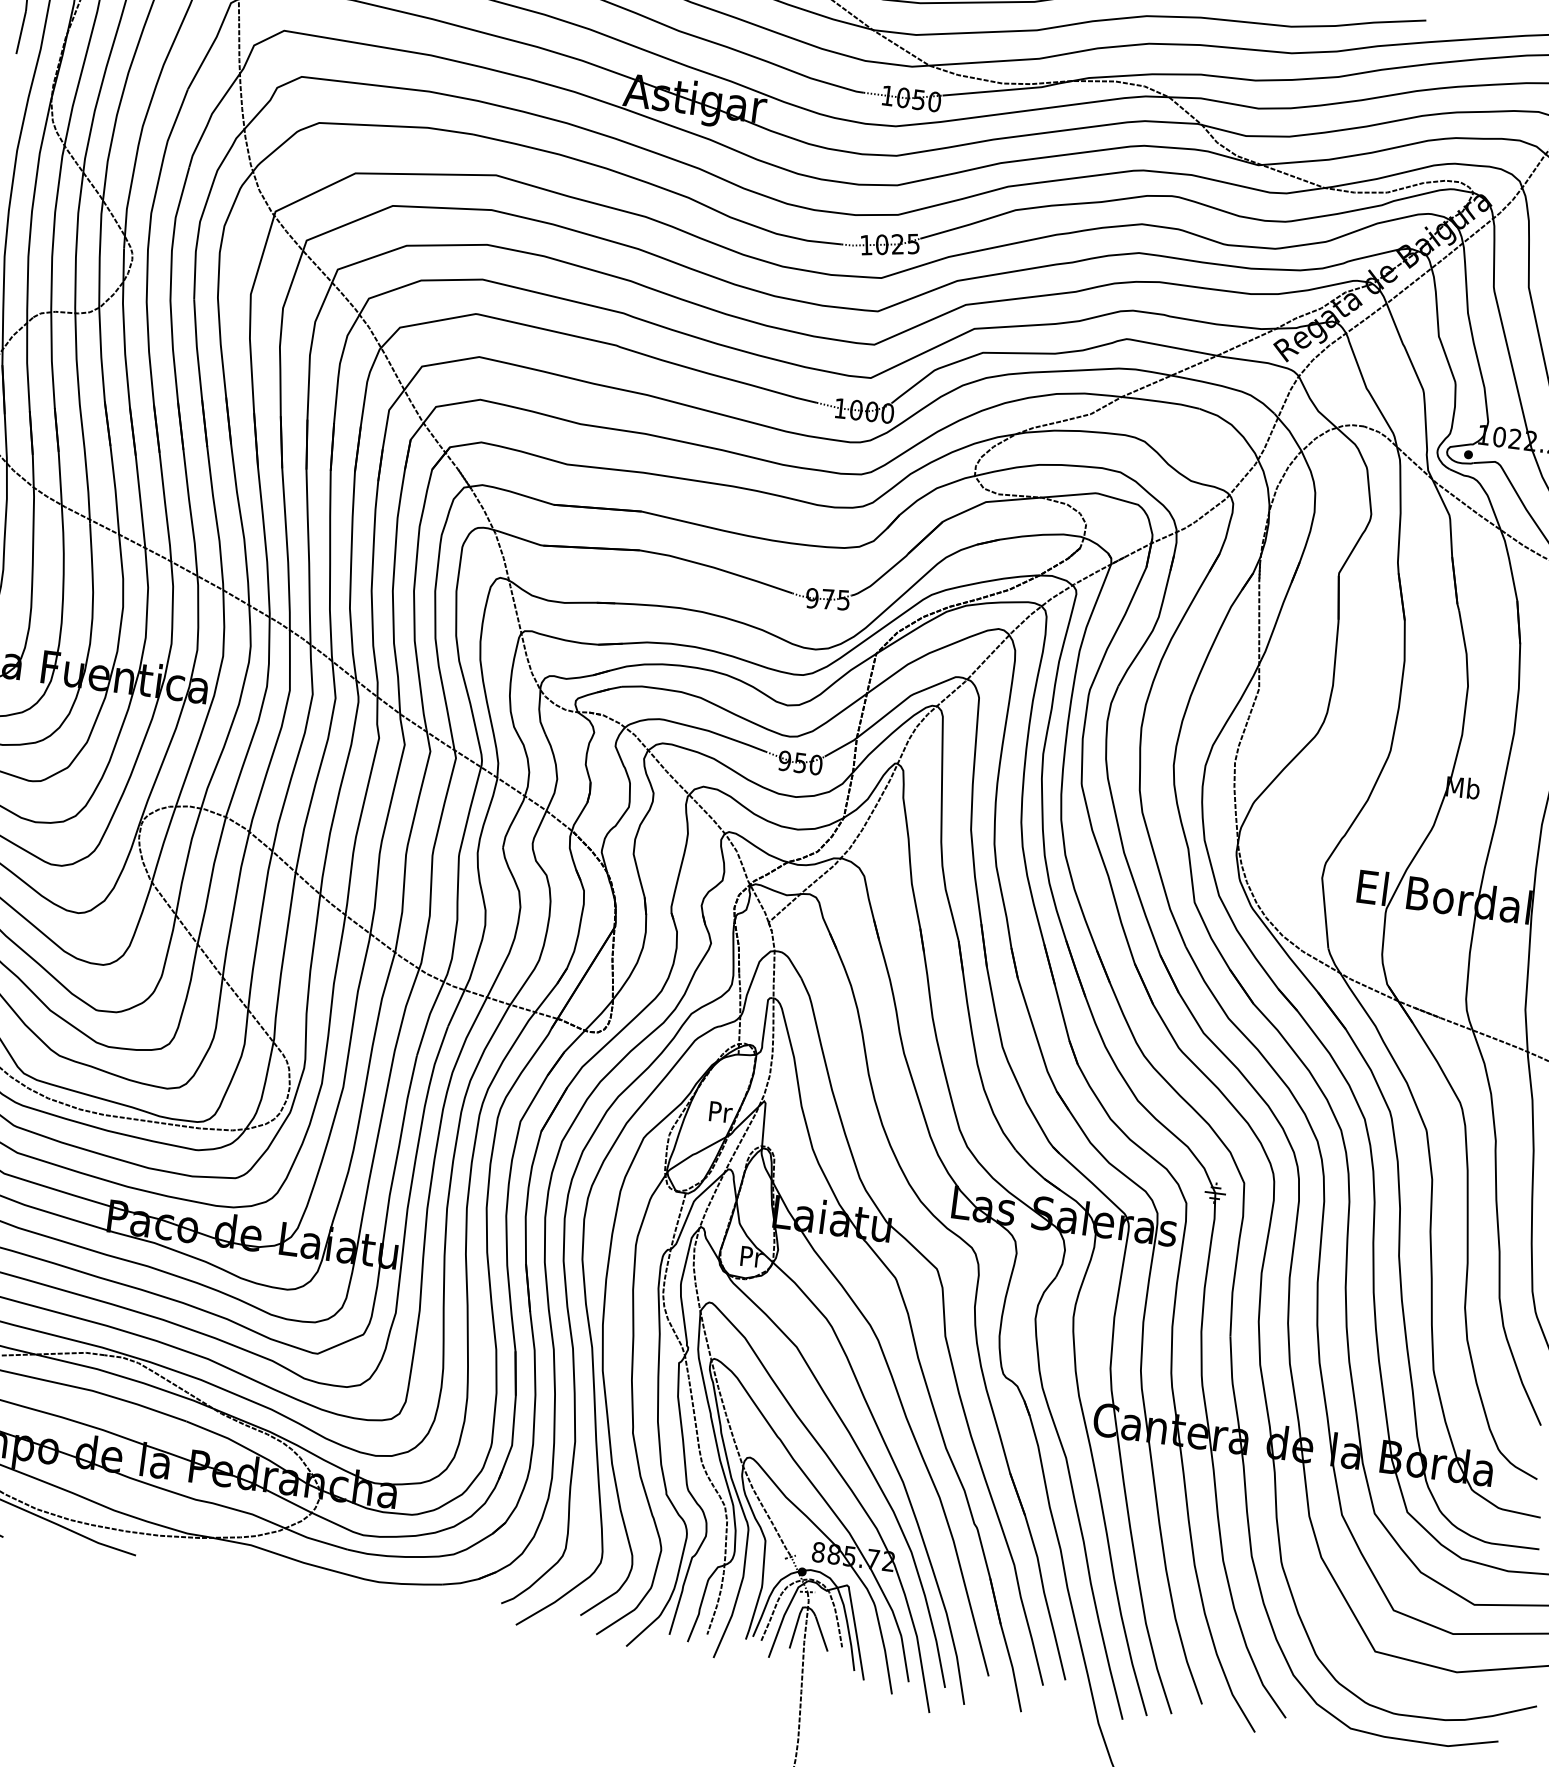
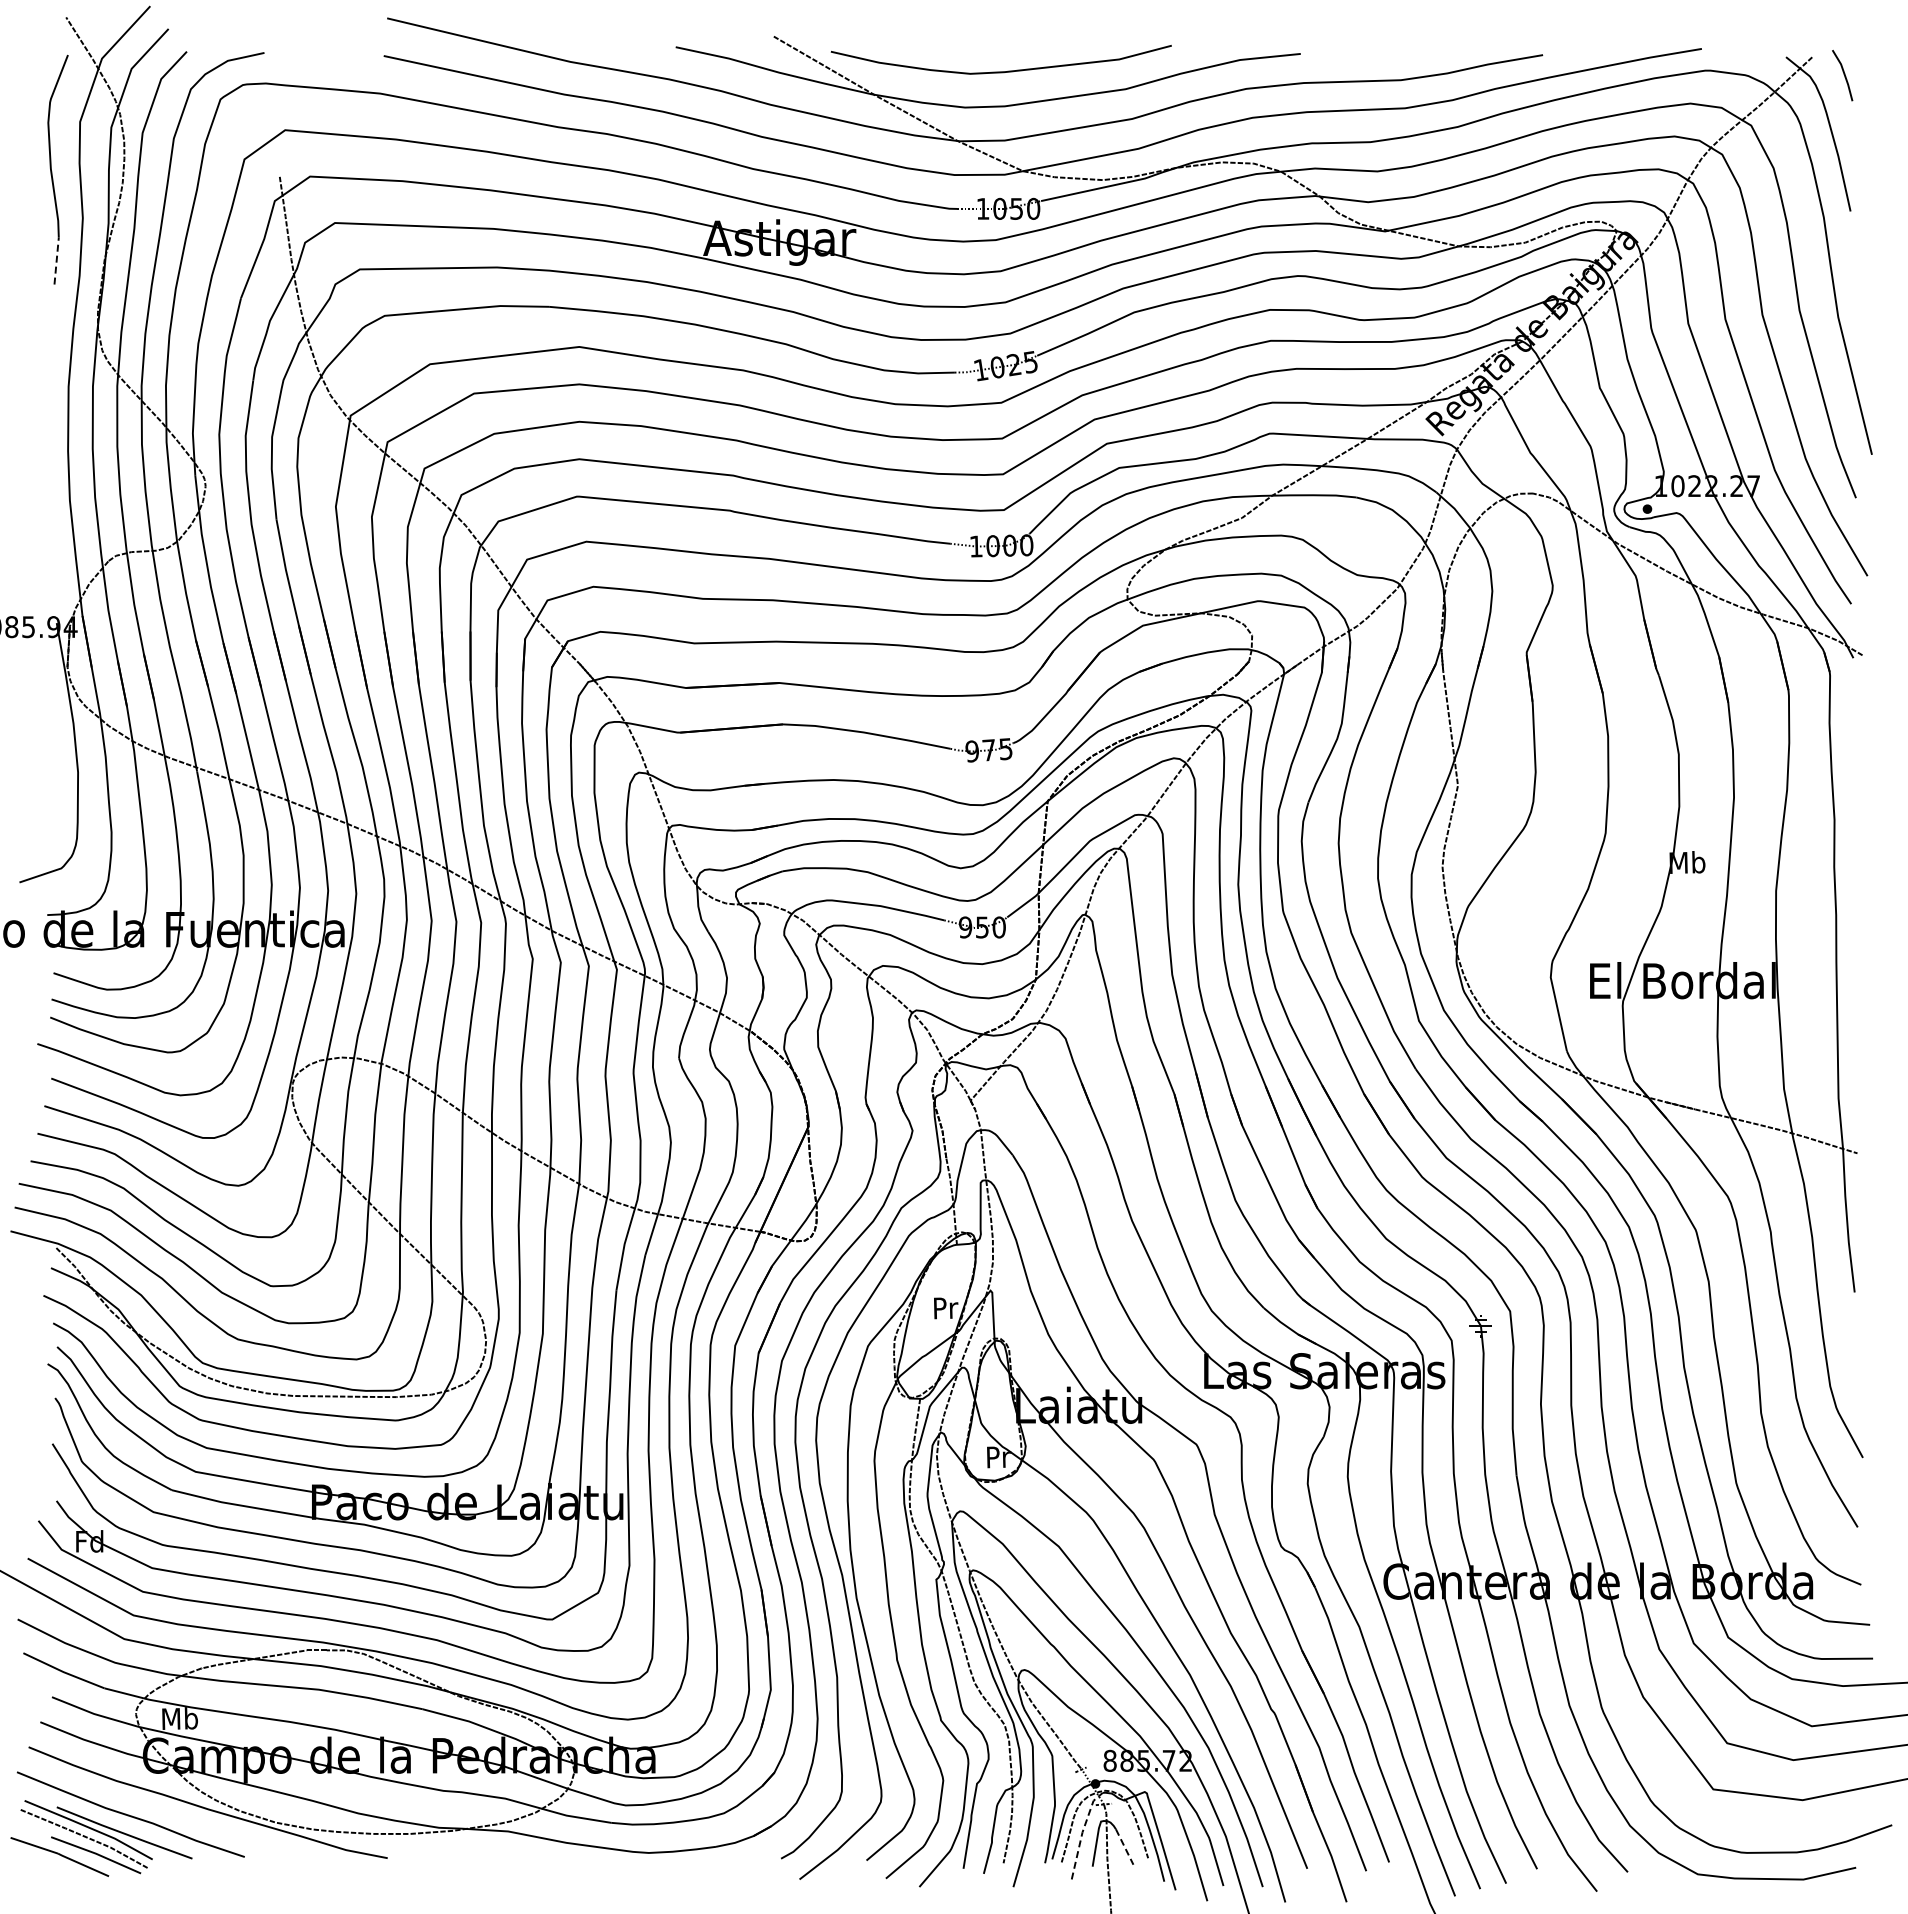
line: (21, 32) -> (56, 261), solid -> dashed
line: (784, 1615) -> (1082, 1832), solid -> dashed
line: (821, 1634) -> (1124, 1847), solid -> dashed

